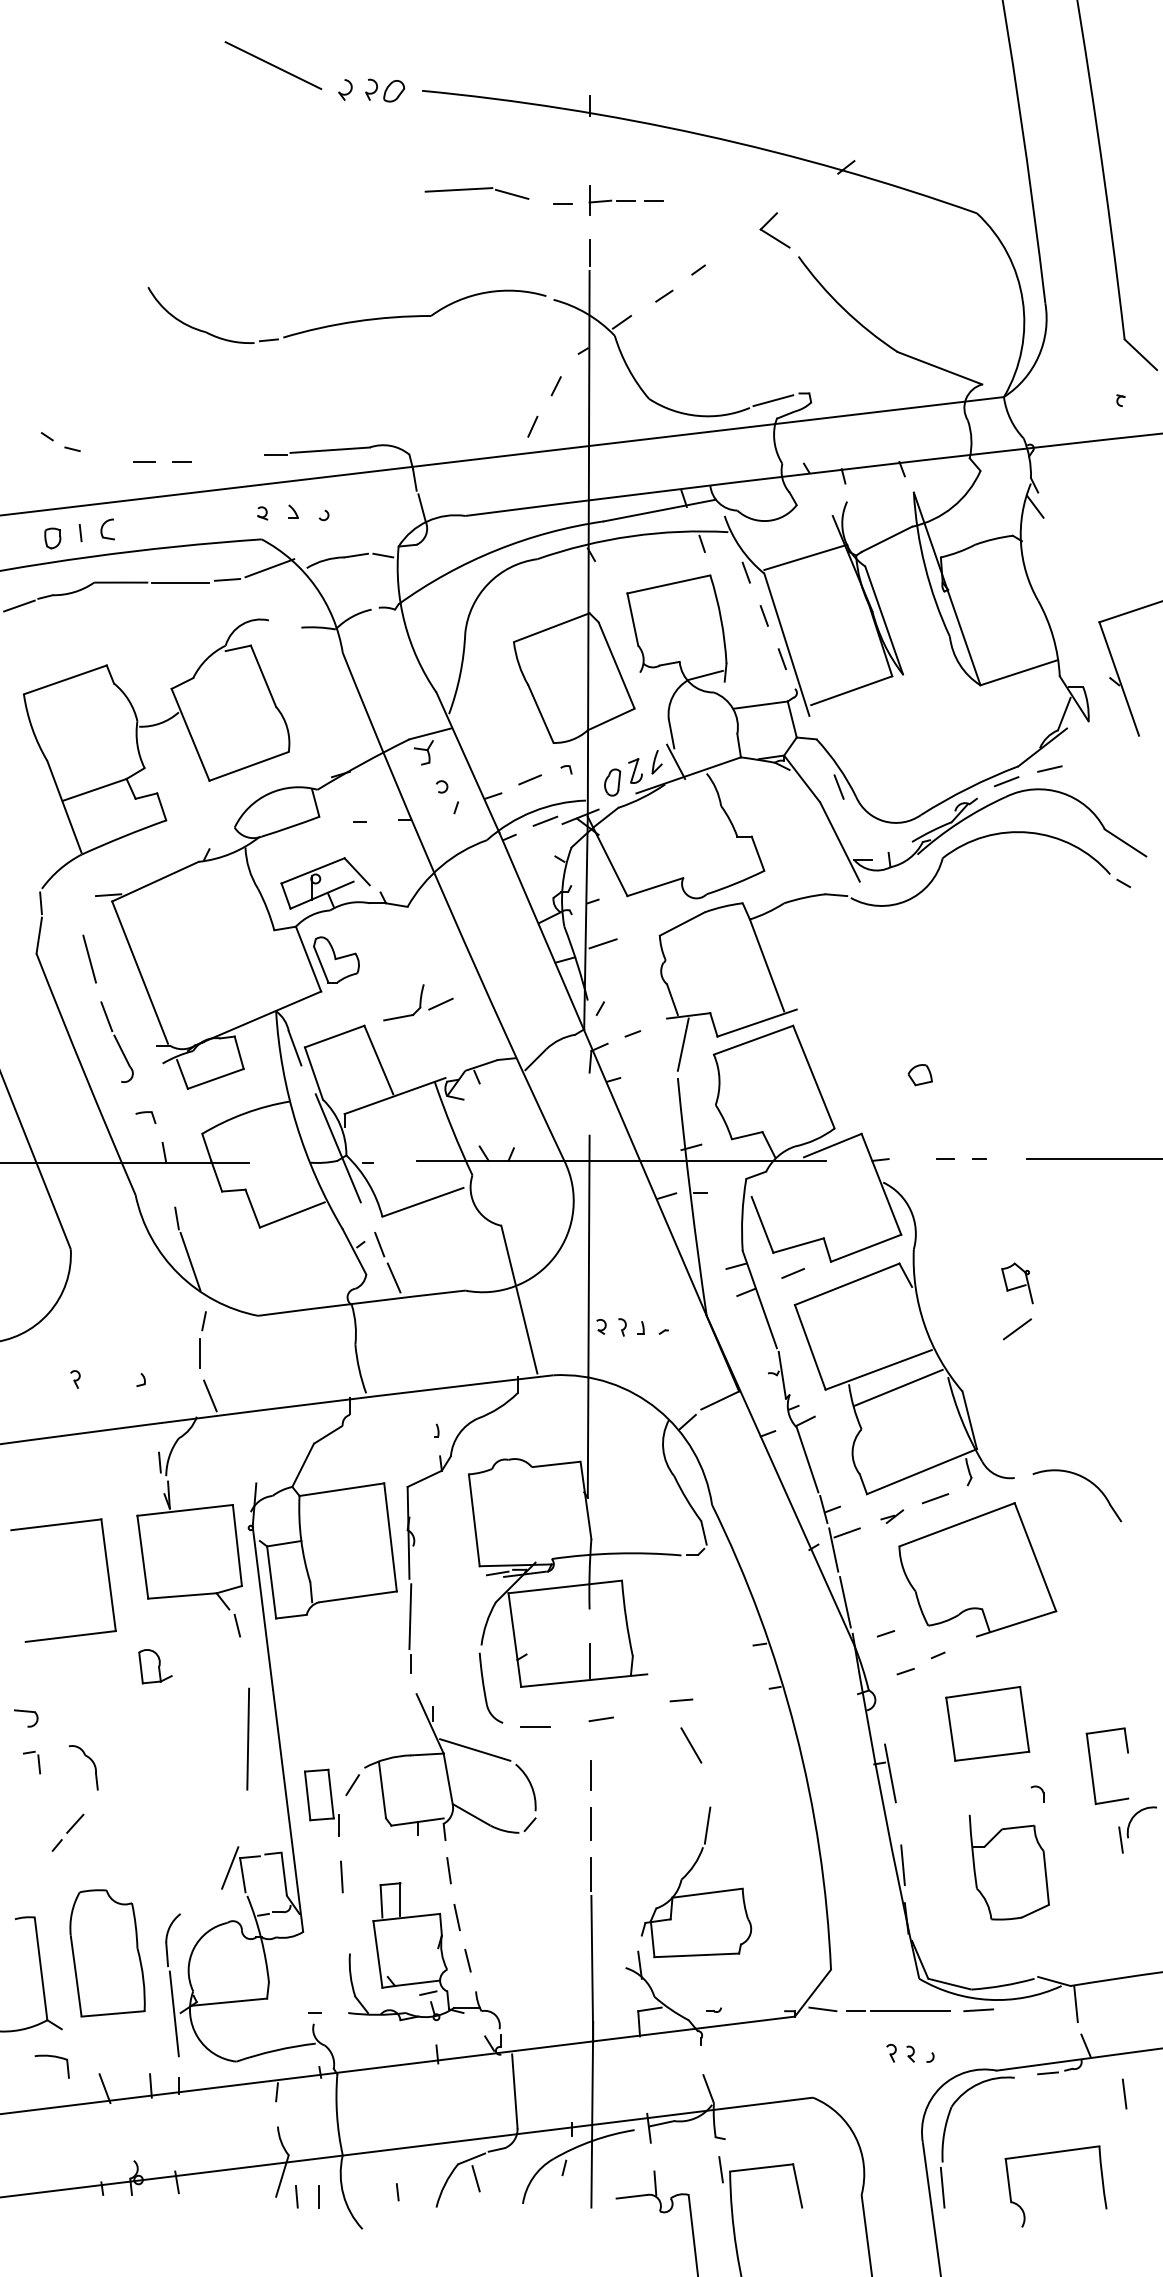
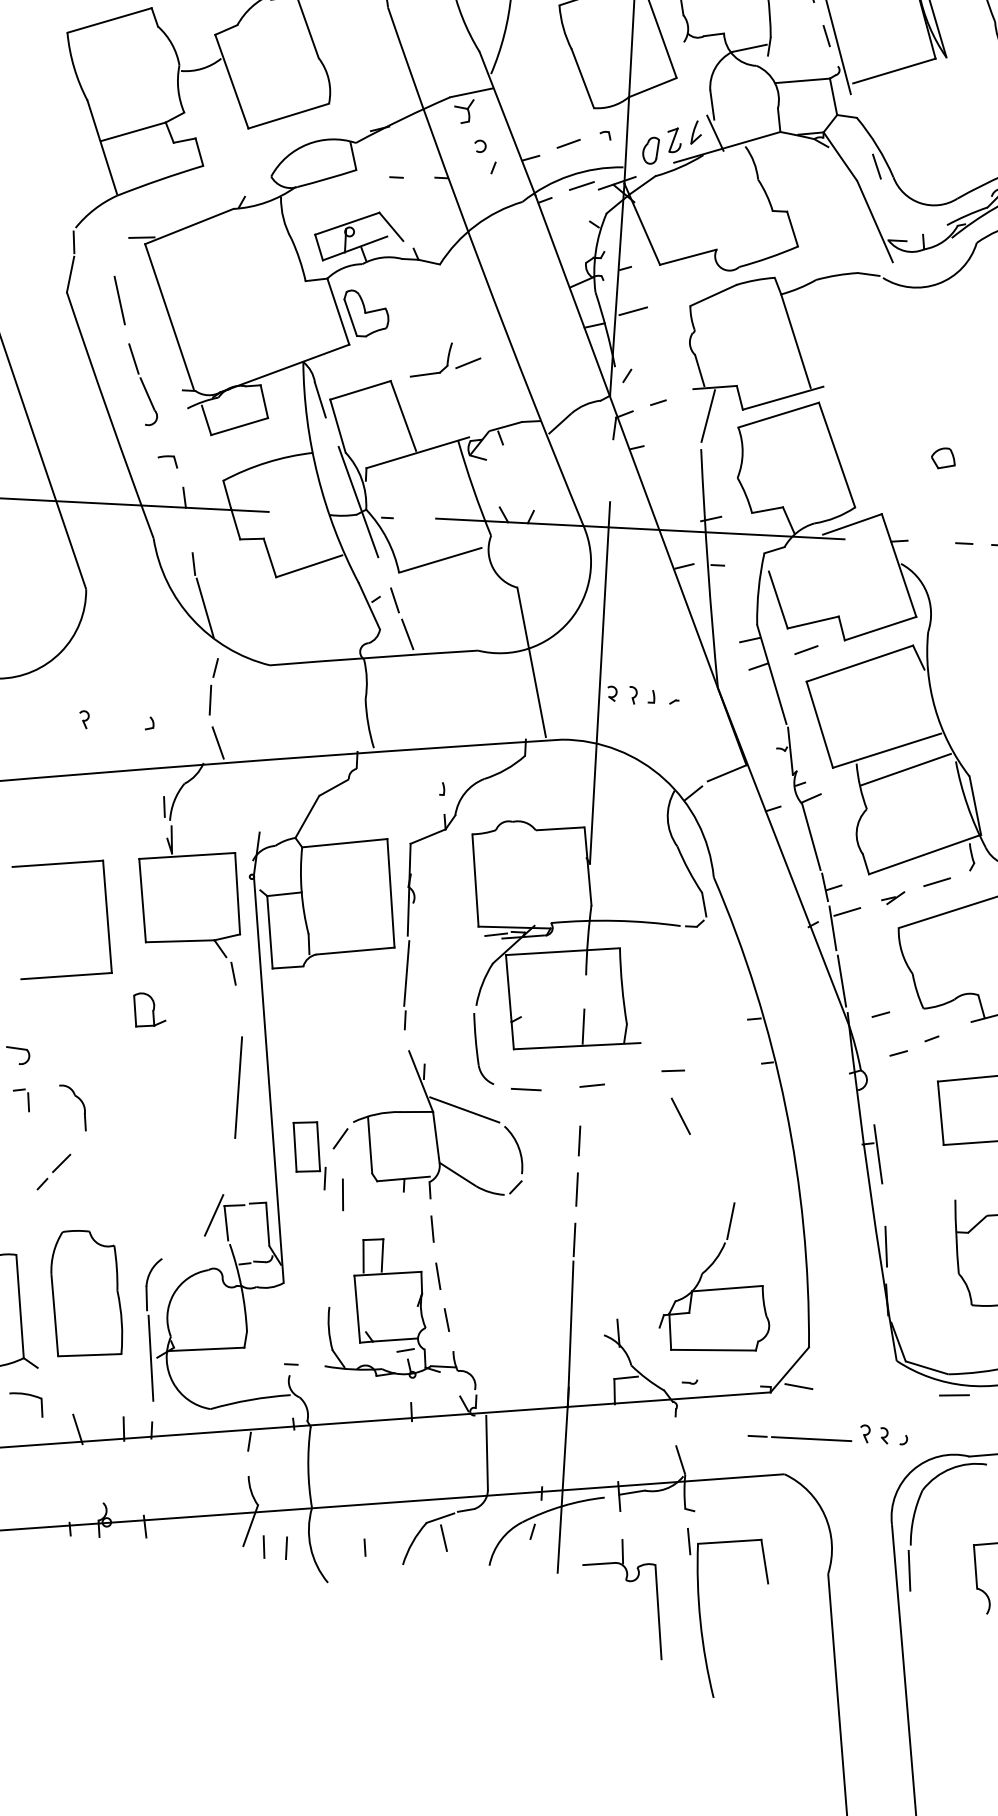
line: (341, 1876) -> (342, 1194), moved
part: (696, 1893) -> (716, 1288), moved
line: (898, 2010) -> (799, 1437), moved

